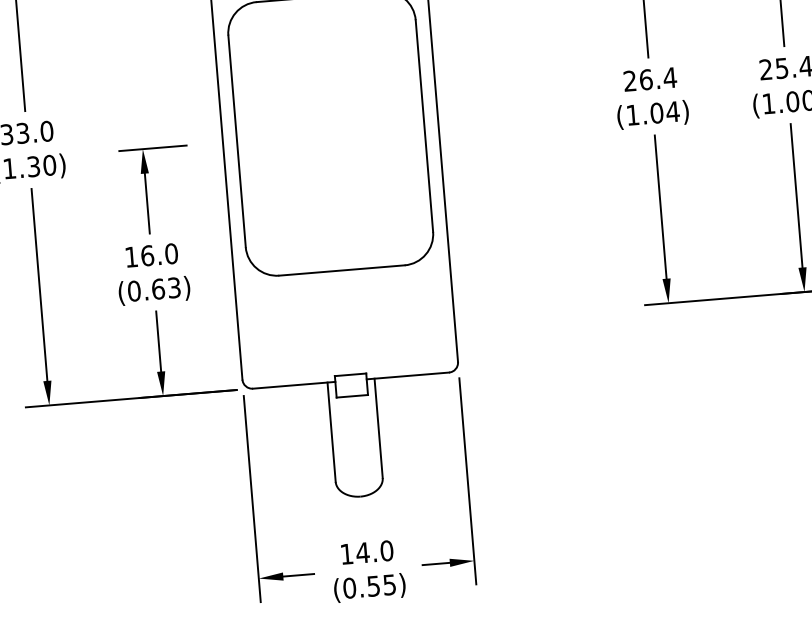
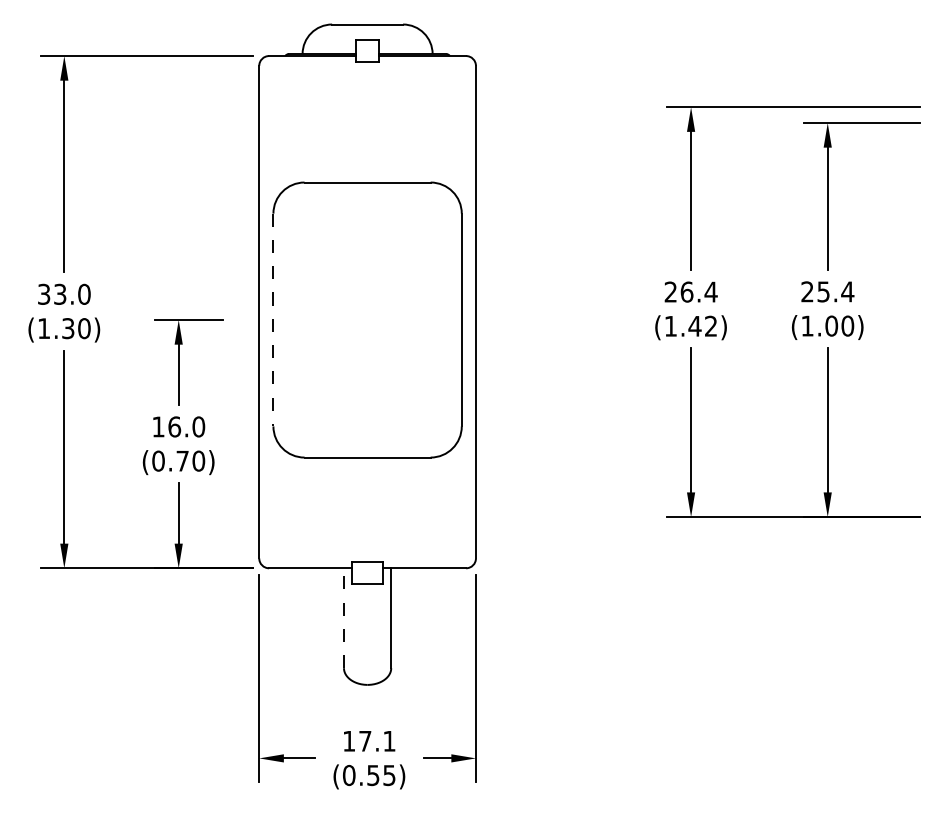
text: (664, 111) -> (702, 325), (1.04) -> (1.42)
line: (237, 141) -> (273, 320), solid -> dashed
text: (166, 287) -> (190, 460), (0.63) -> (0.70)
line: (331, 432) -> (343, 618), solid -> dashed
text: (373, 551) -> (376, 740), 14.0 -> 17.1

